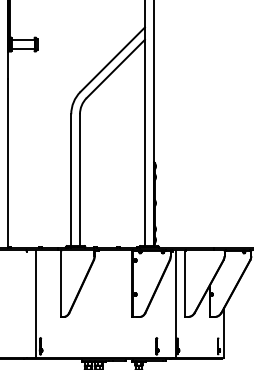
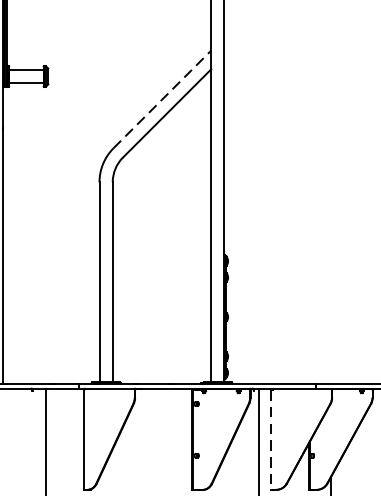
line: (112, 59) -> (162, 99), solid -> dashed
line: (184, 284) -> (271, 440), solid -> dashed

